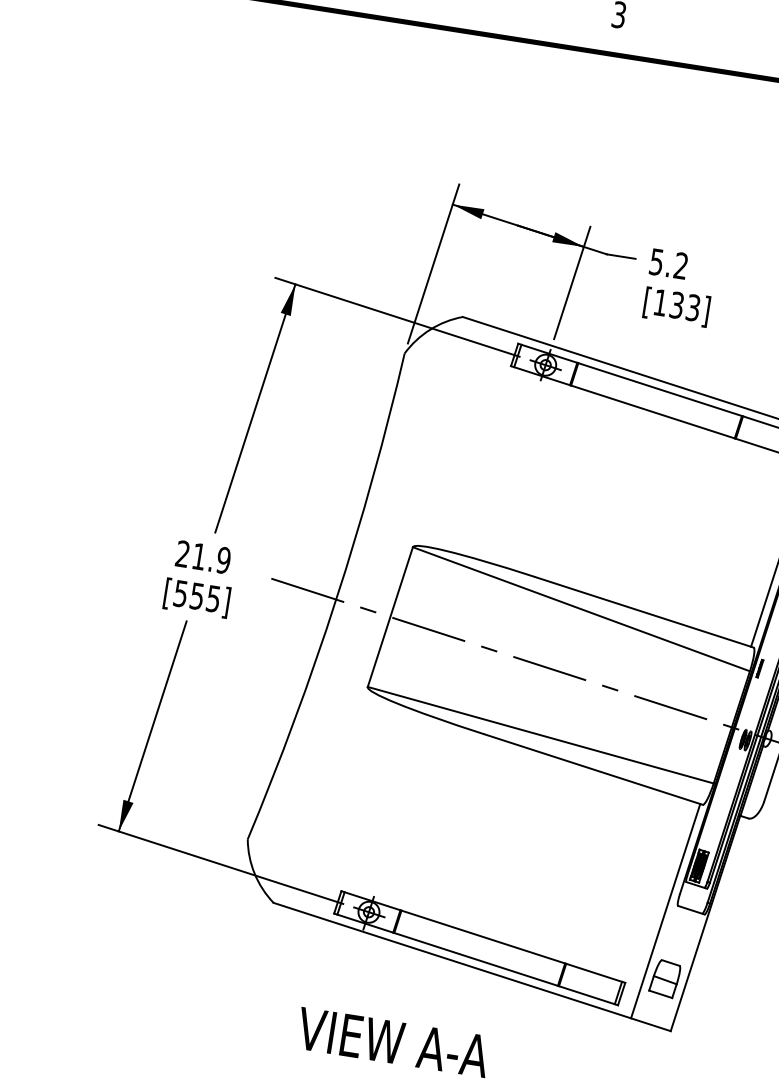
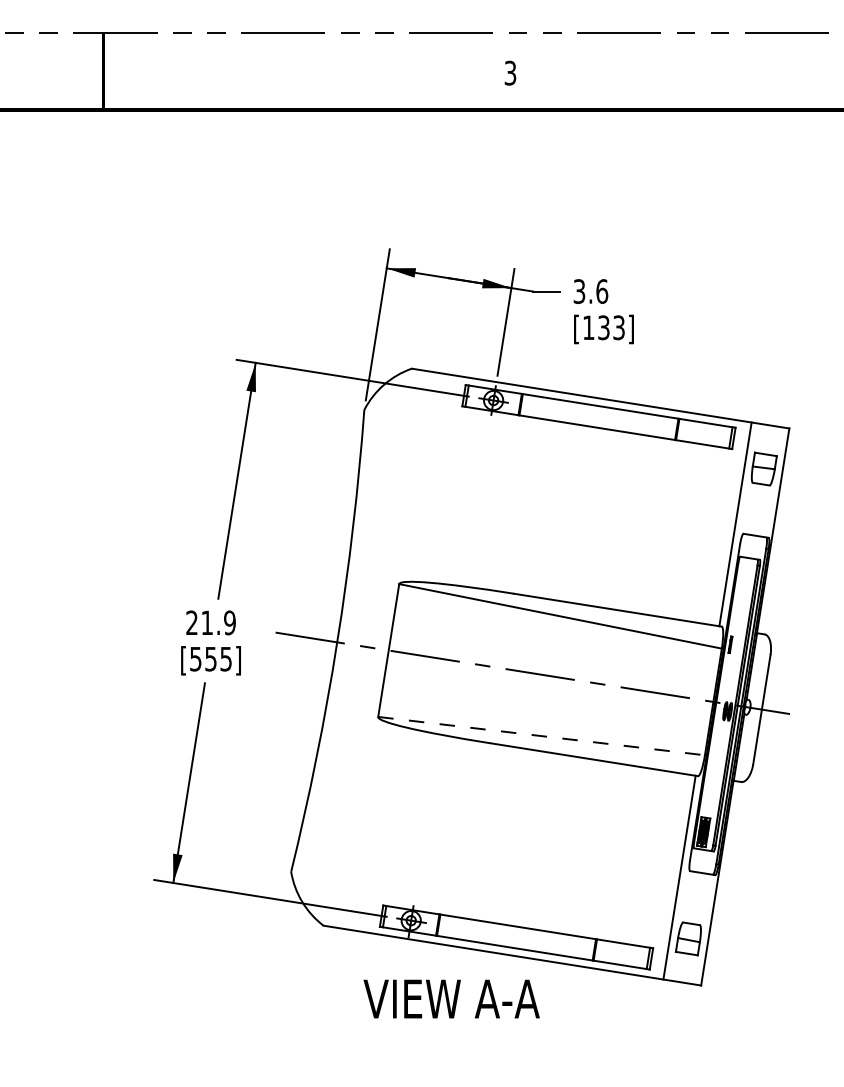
text: (669, 264) -> (591, 291), 5.2 -> 3.6
line: (541, 735) -> (542, 736), solid -> dashed
text: (393, 1041) -> (451, 998), moved

